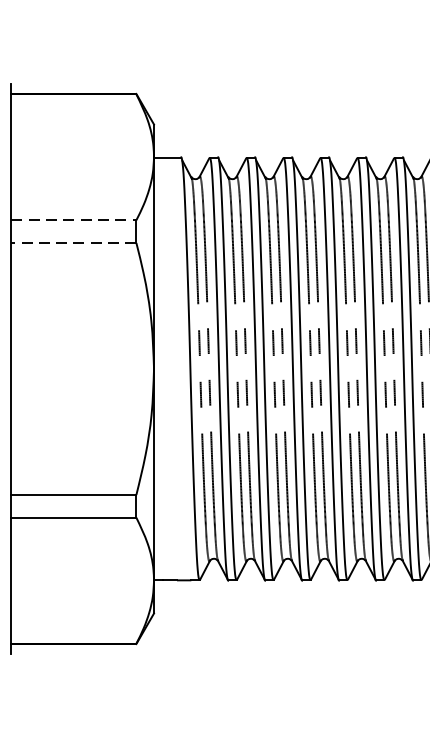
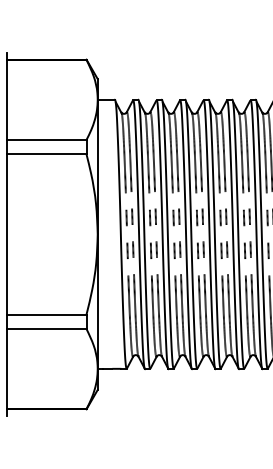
line: (73, 219) -> (46, 139), dashed -> solid
line: (73, 243) -> (46, 154), dashed -> solid

